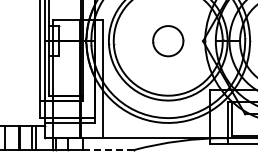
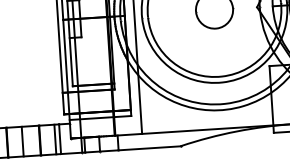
line: (108, 150) -> (150, 148), dashed -> solid

